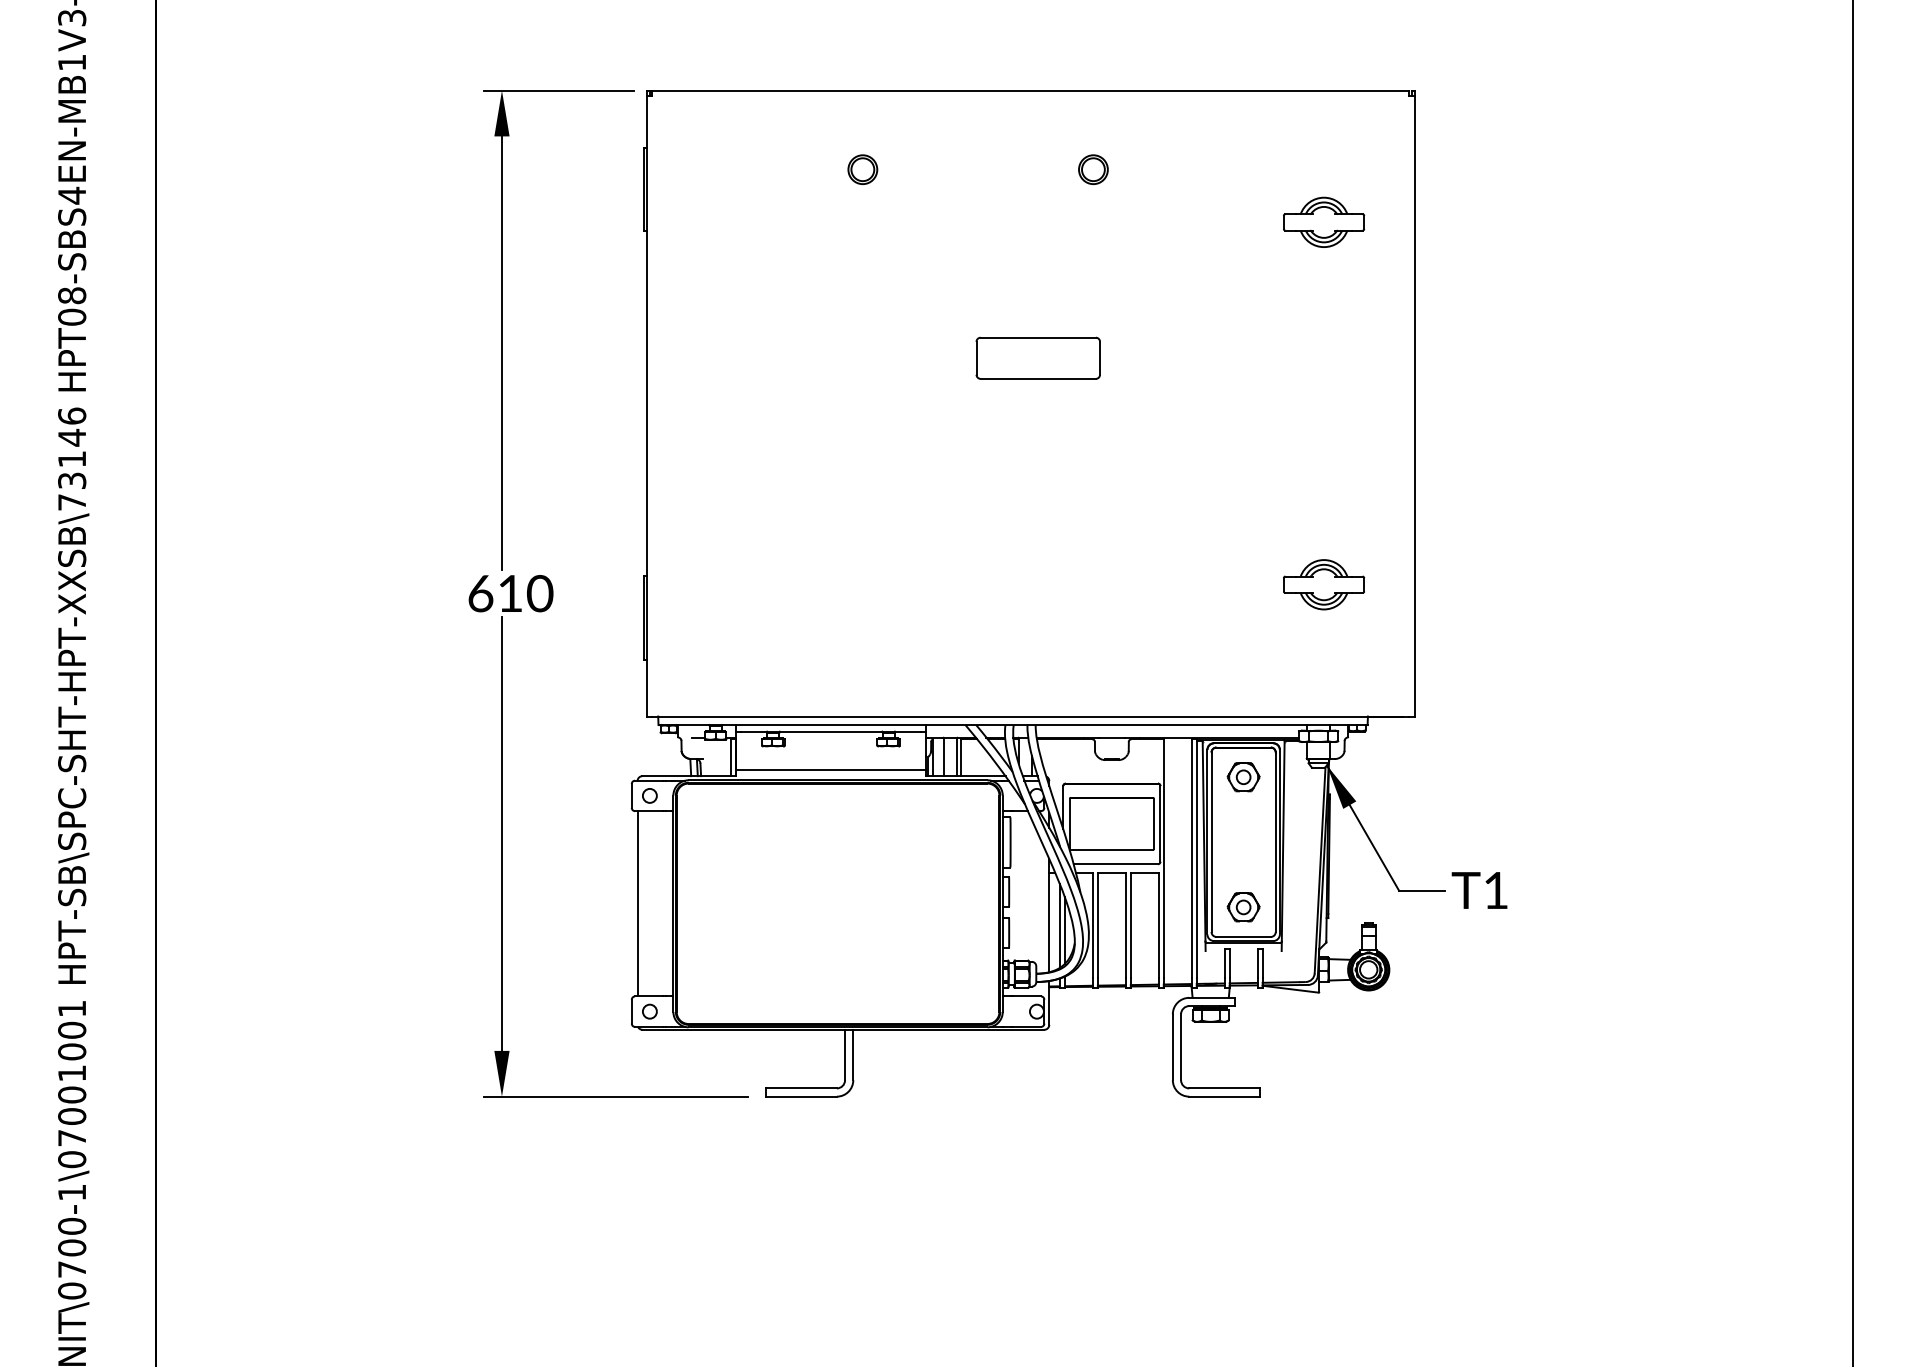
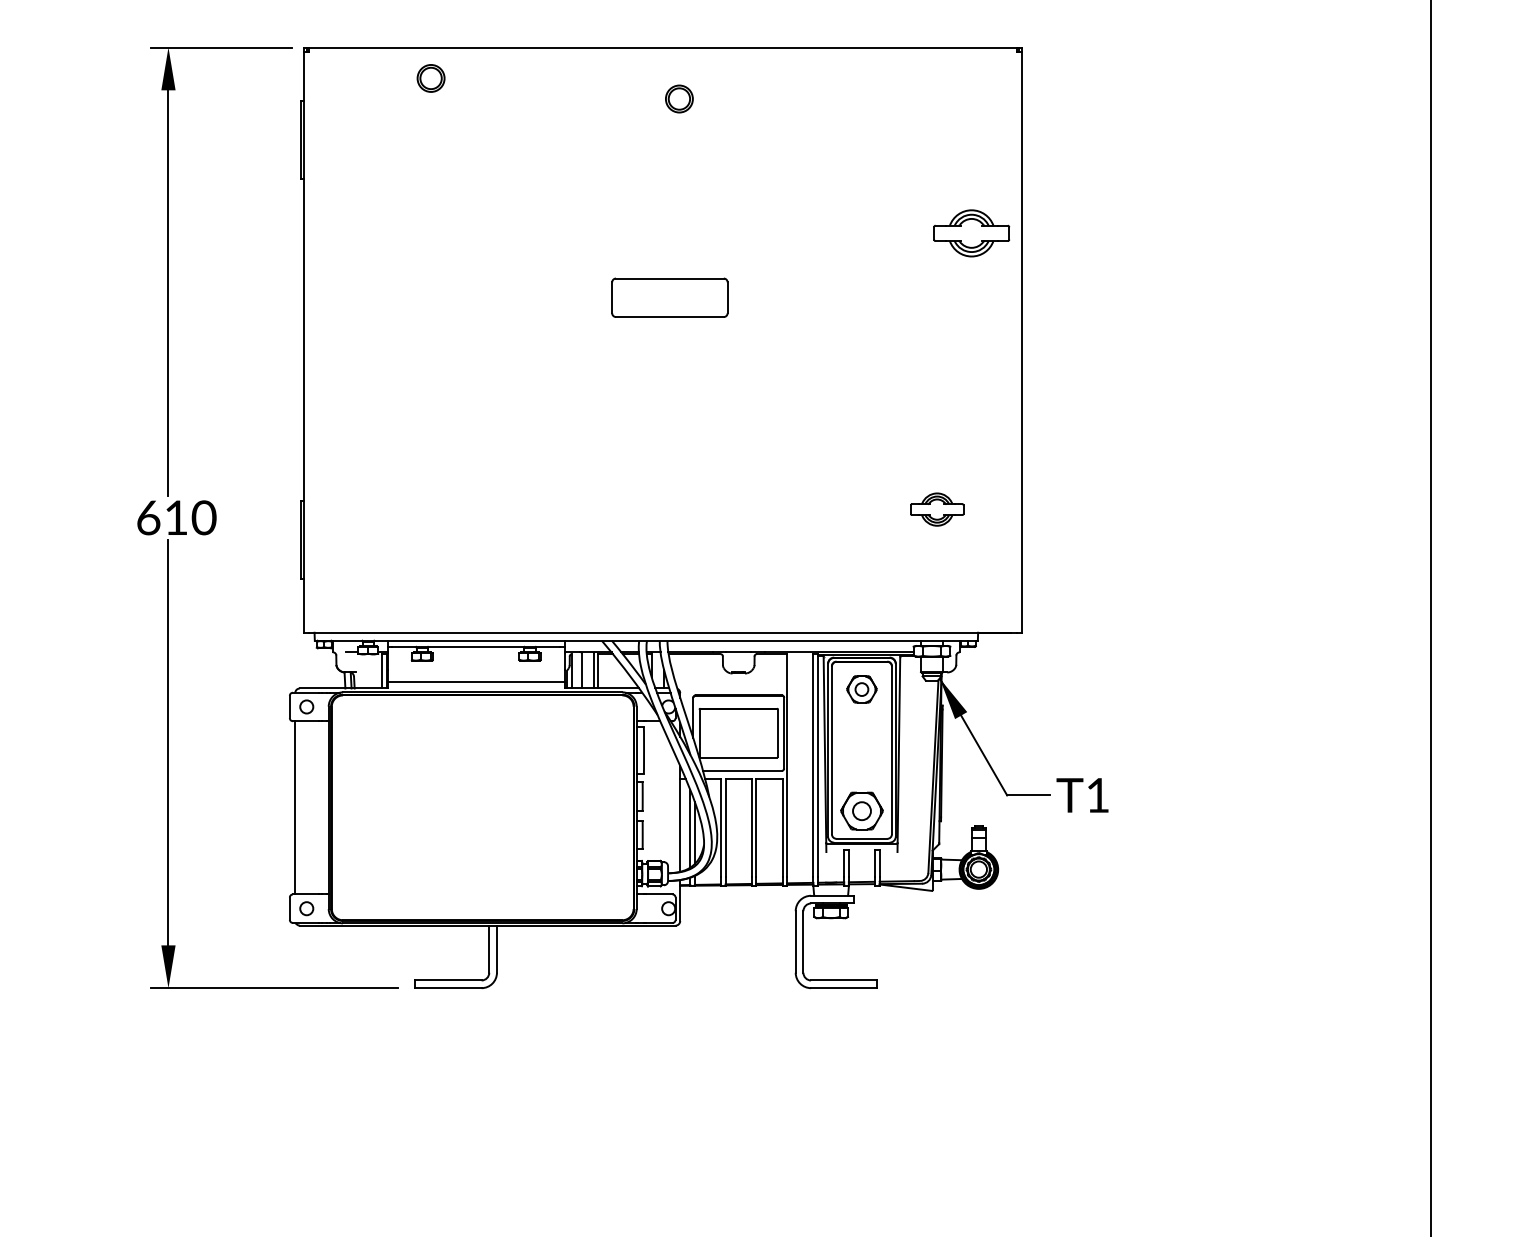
part: (862, 169) -> (430, 78), moved
part: (1093, 169) -> (679, 98), moved
part: (1324, 221) -> (972, 232), moved
part: (1324, 584) -> (937, 509), size x0.7
part: (1243, 907) -> (861, 811), size x1.4

